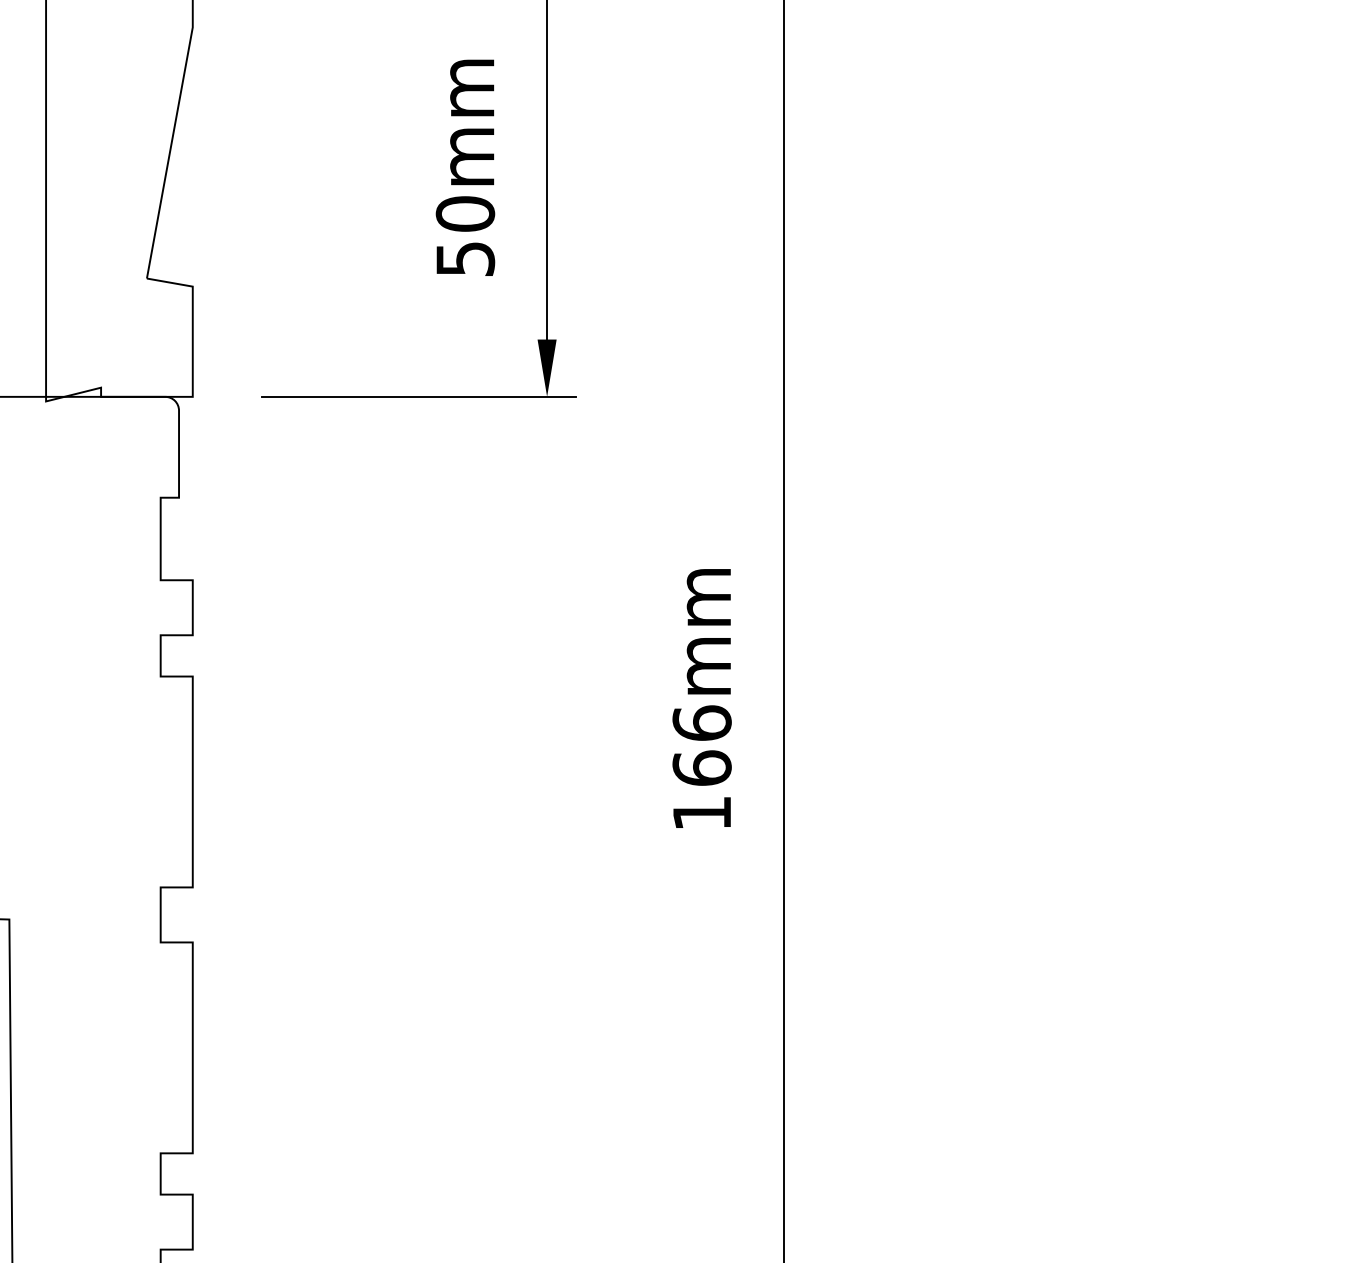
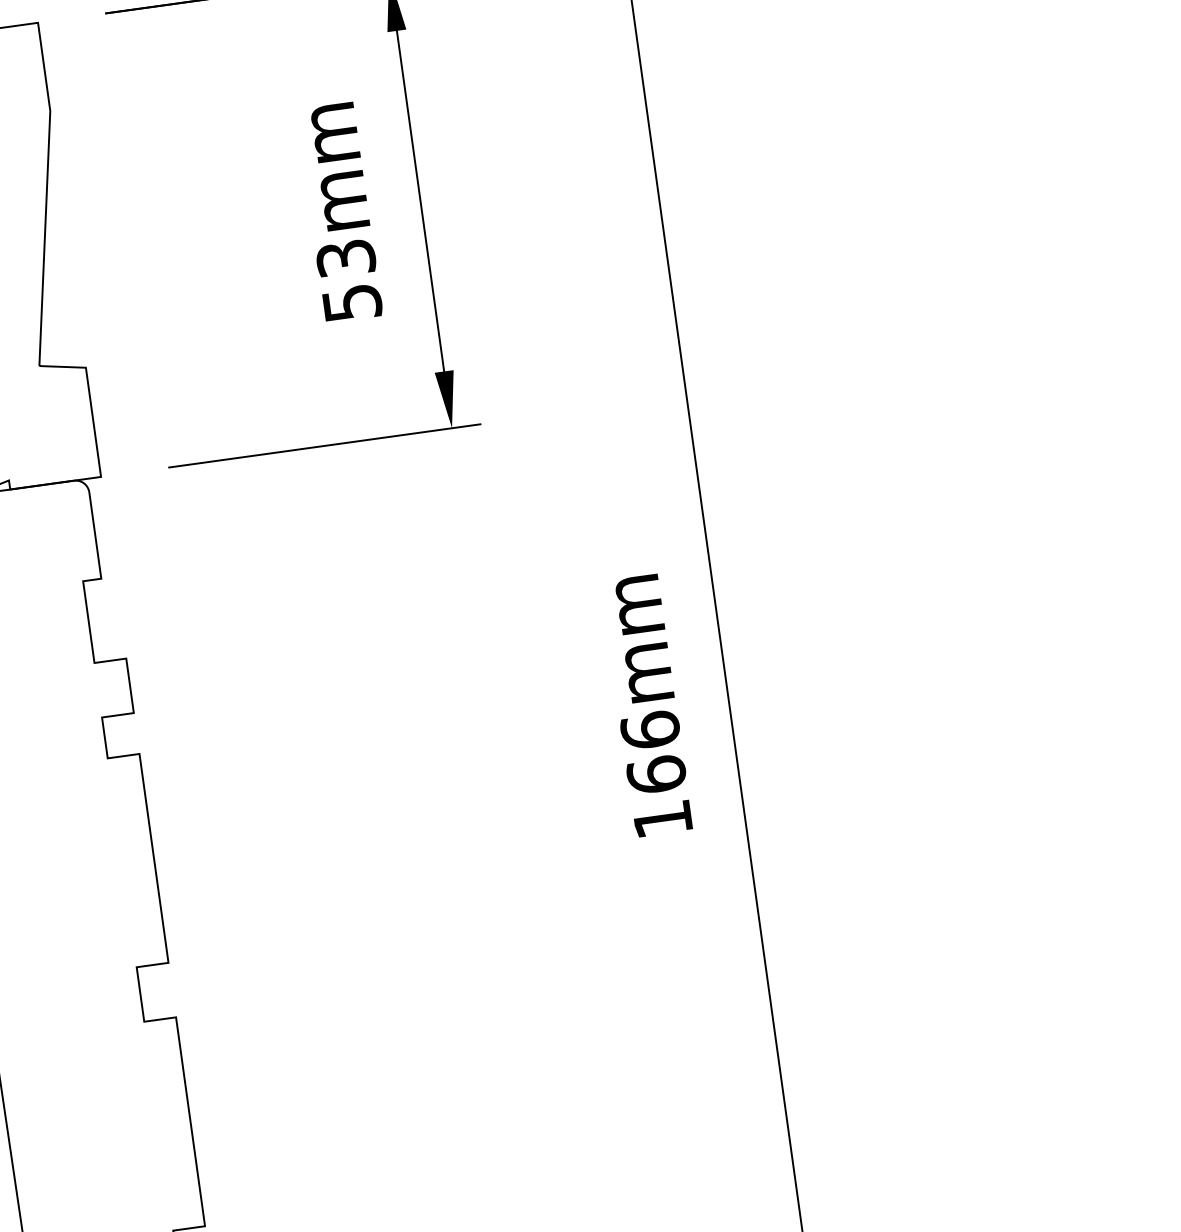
text: (465, 213) -> (346, 257), 50mm -> 53mm

